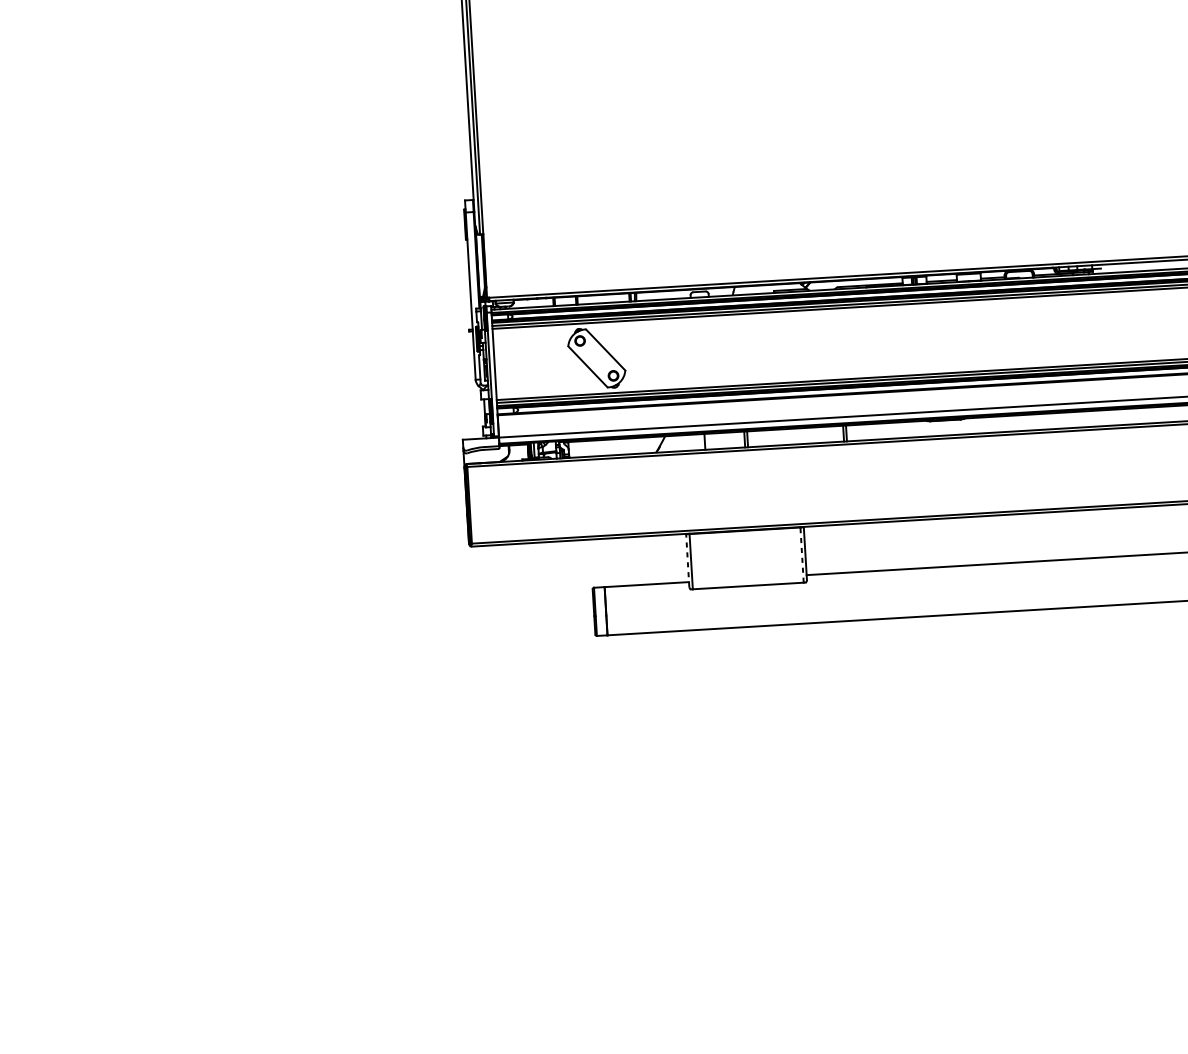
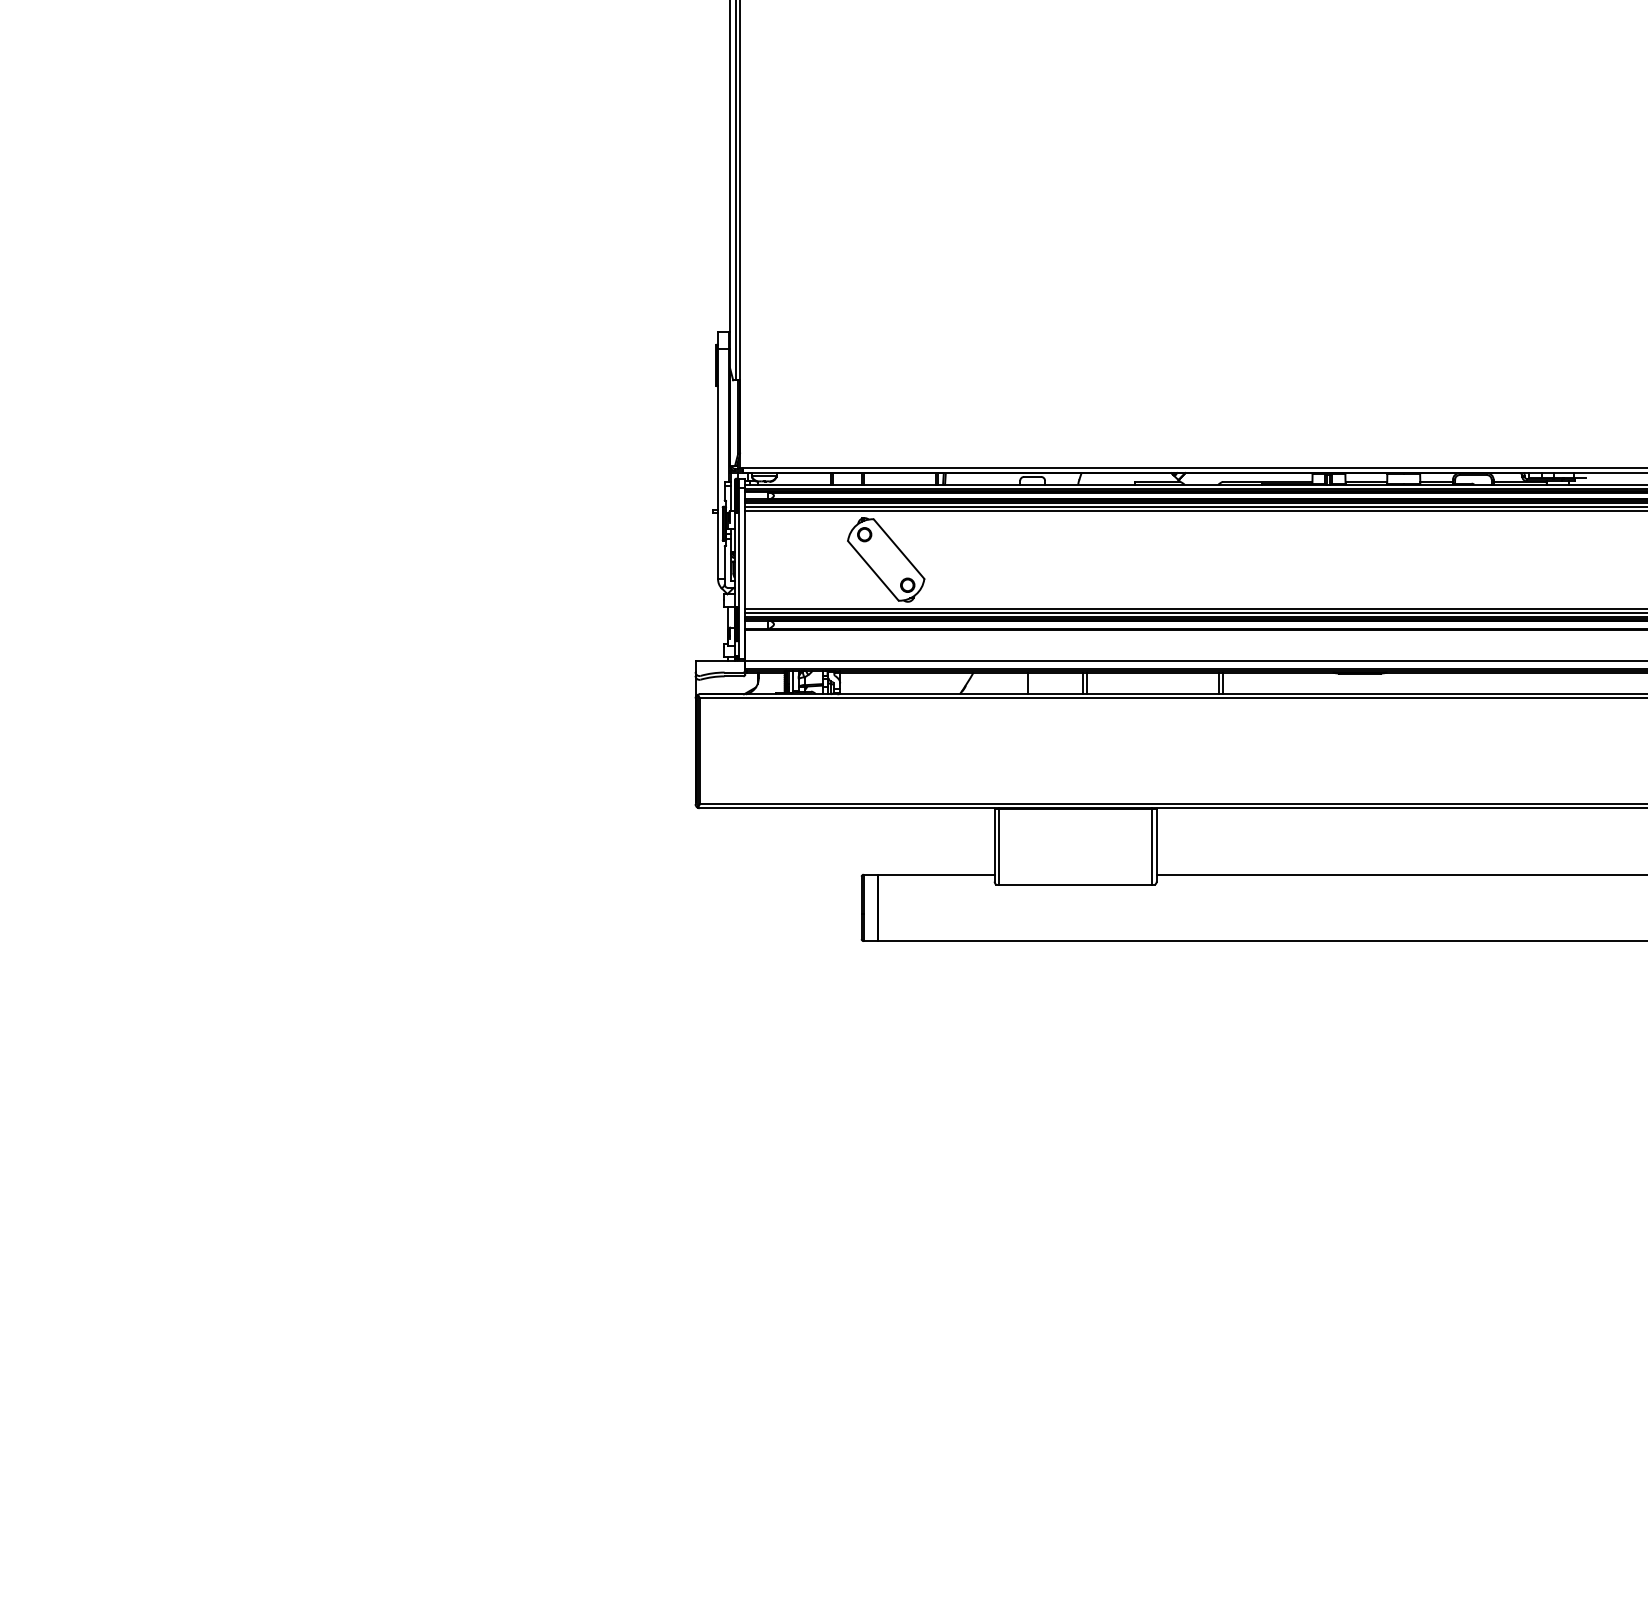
line: (802, 554) -> (1152, 846), dashed -> solid
line: (687, 560) -> (994, 844), dashed -> solid

